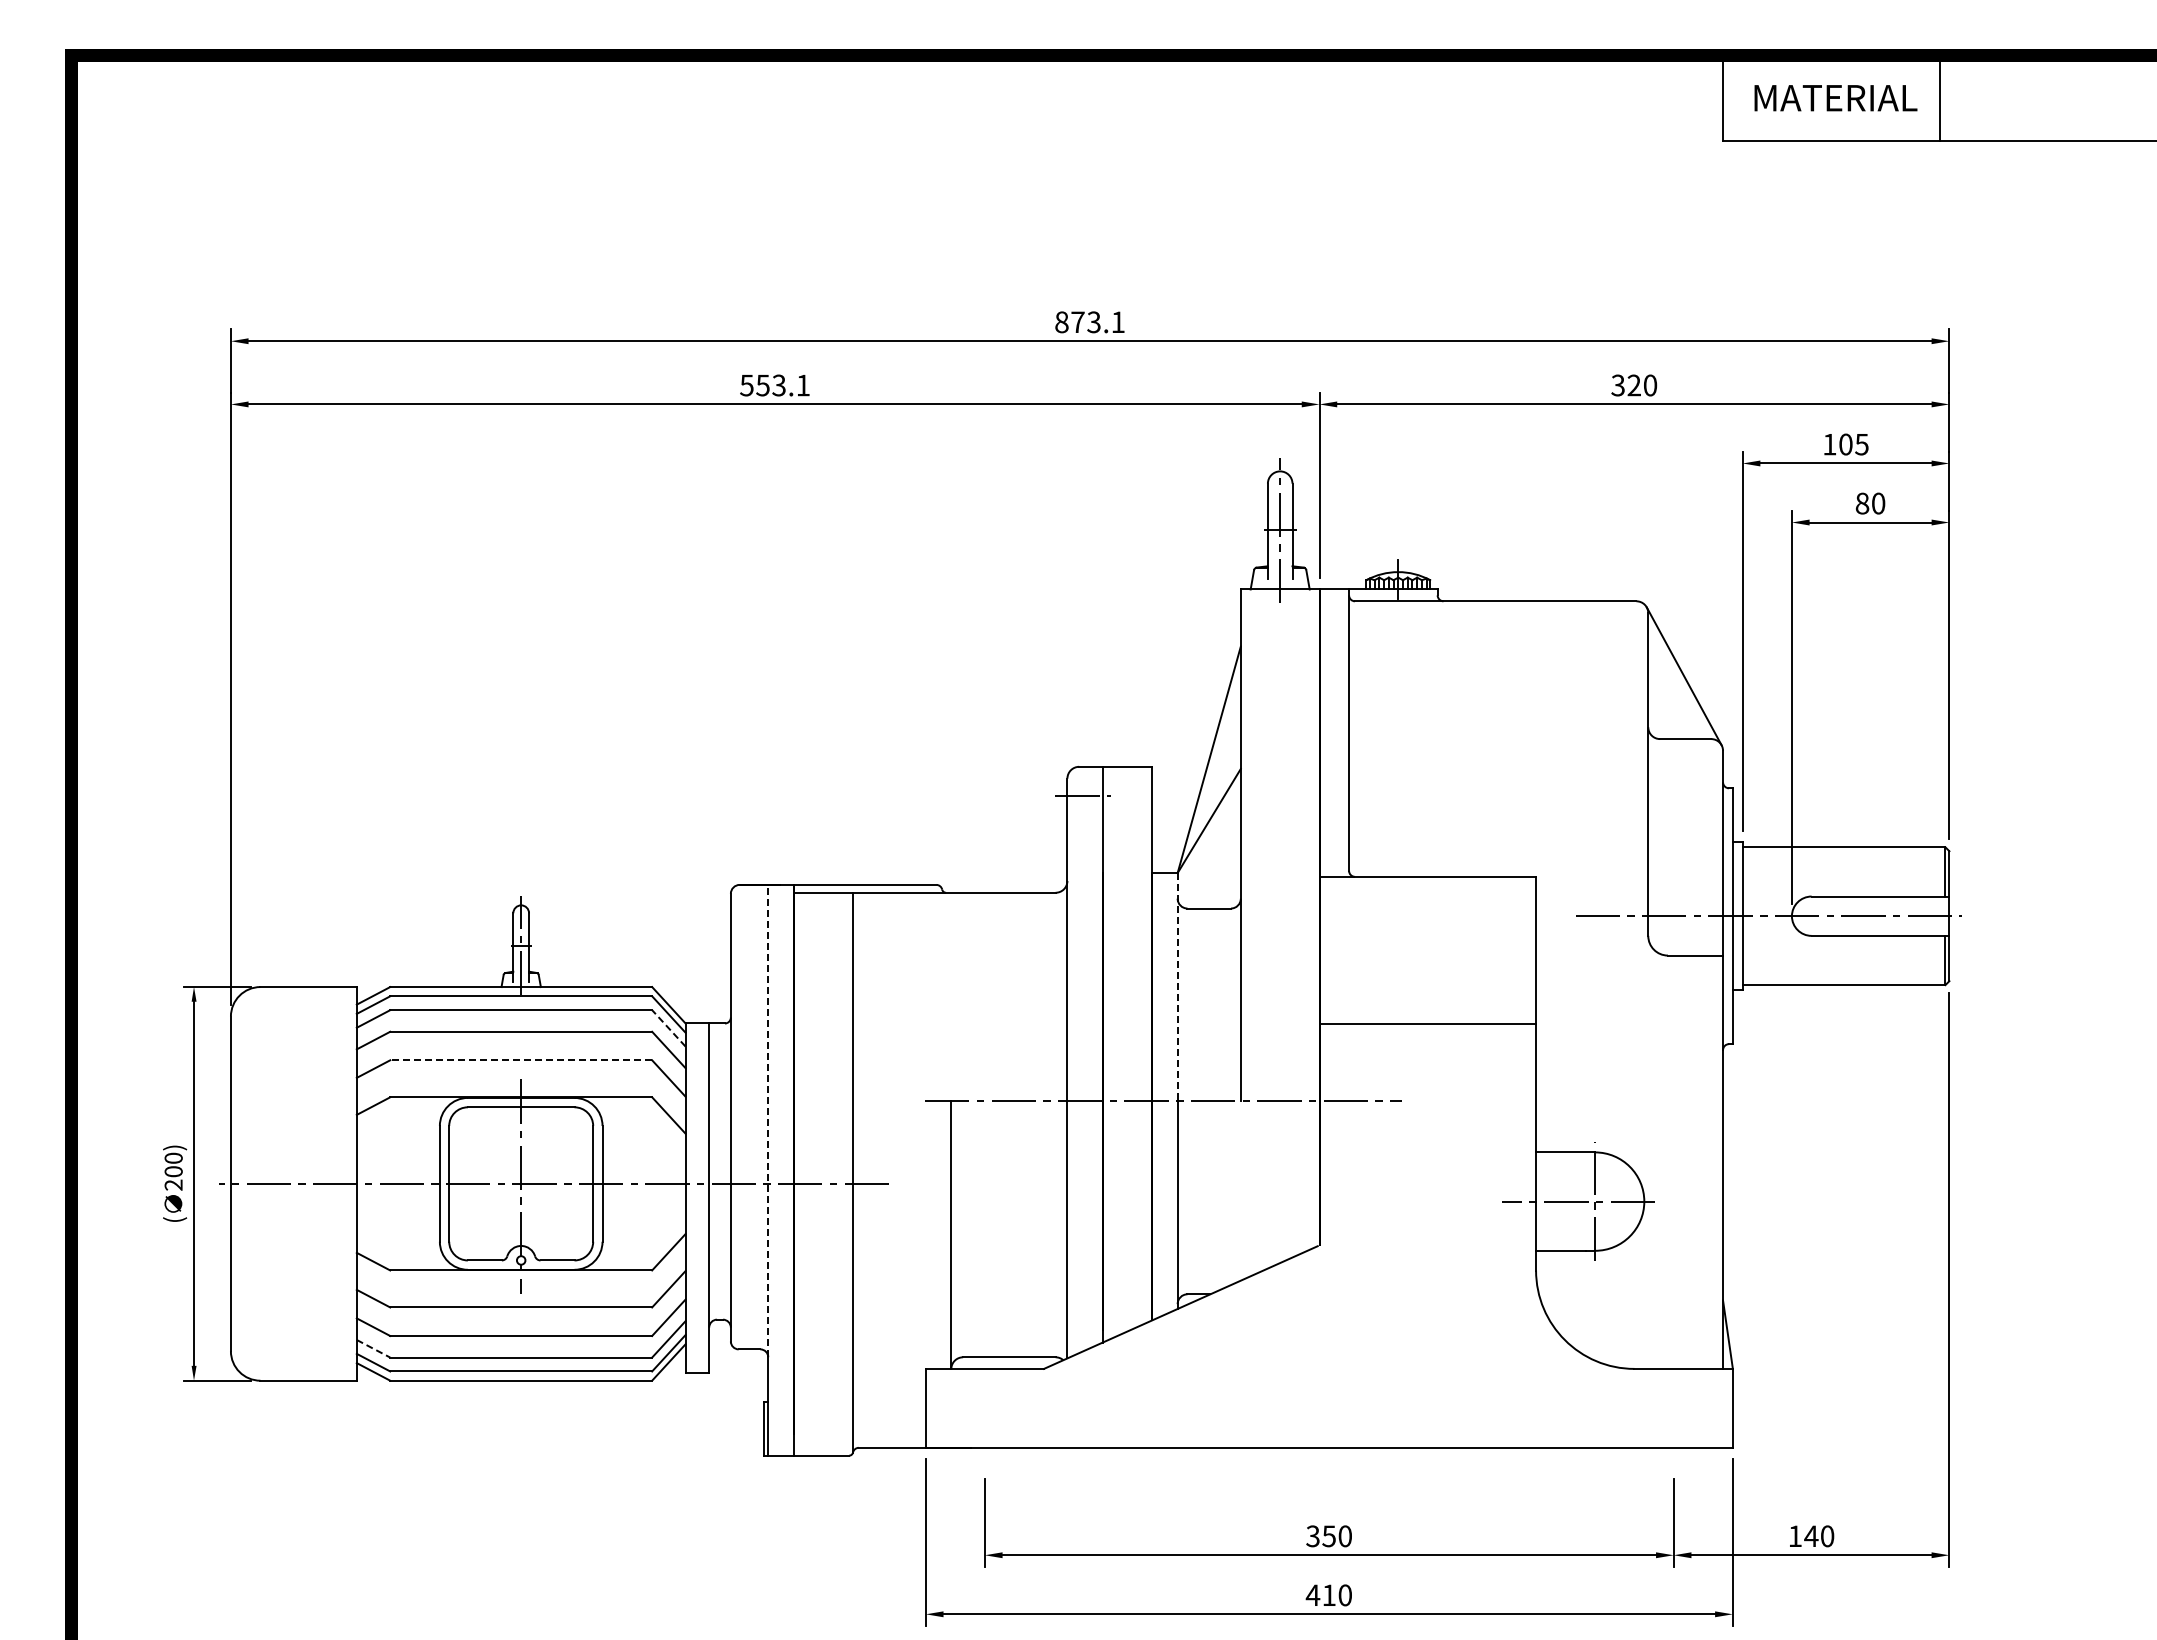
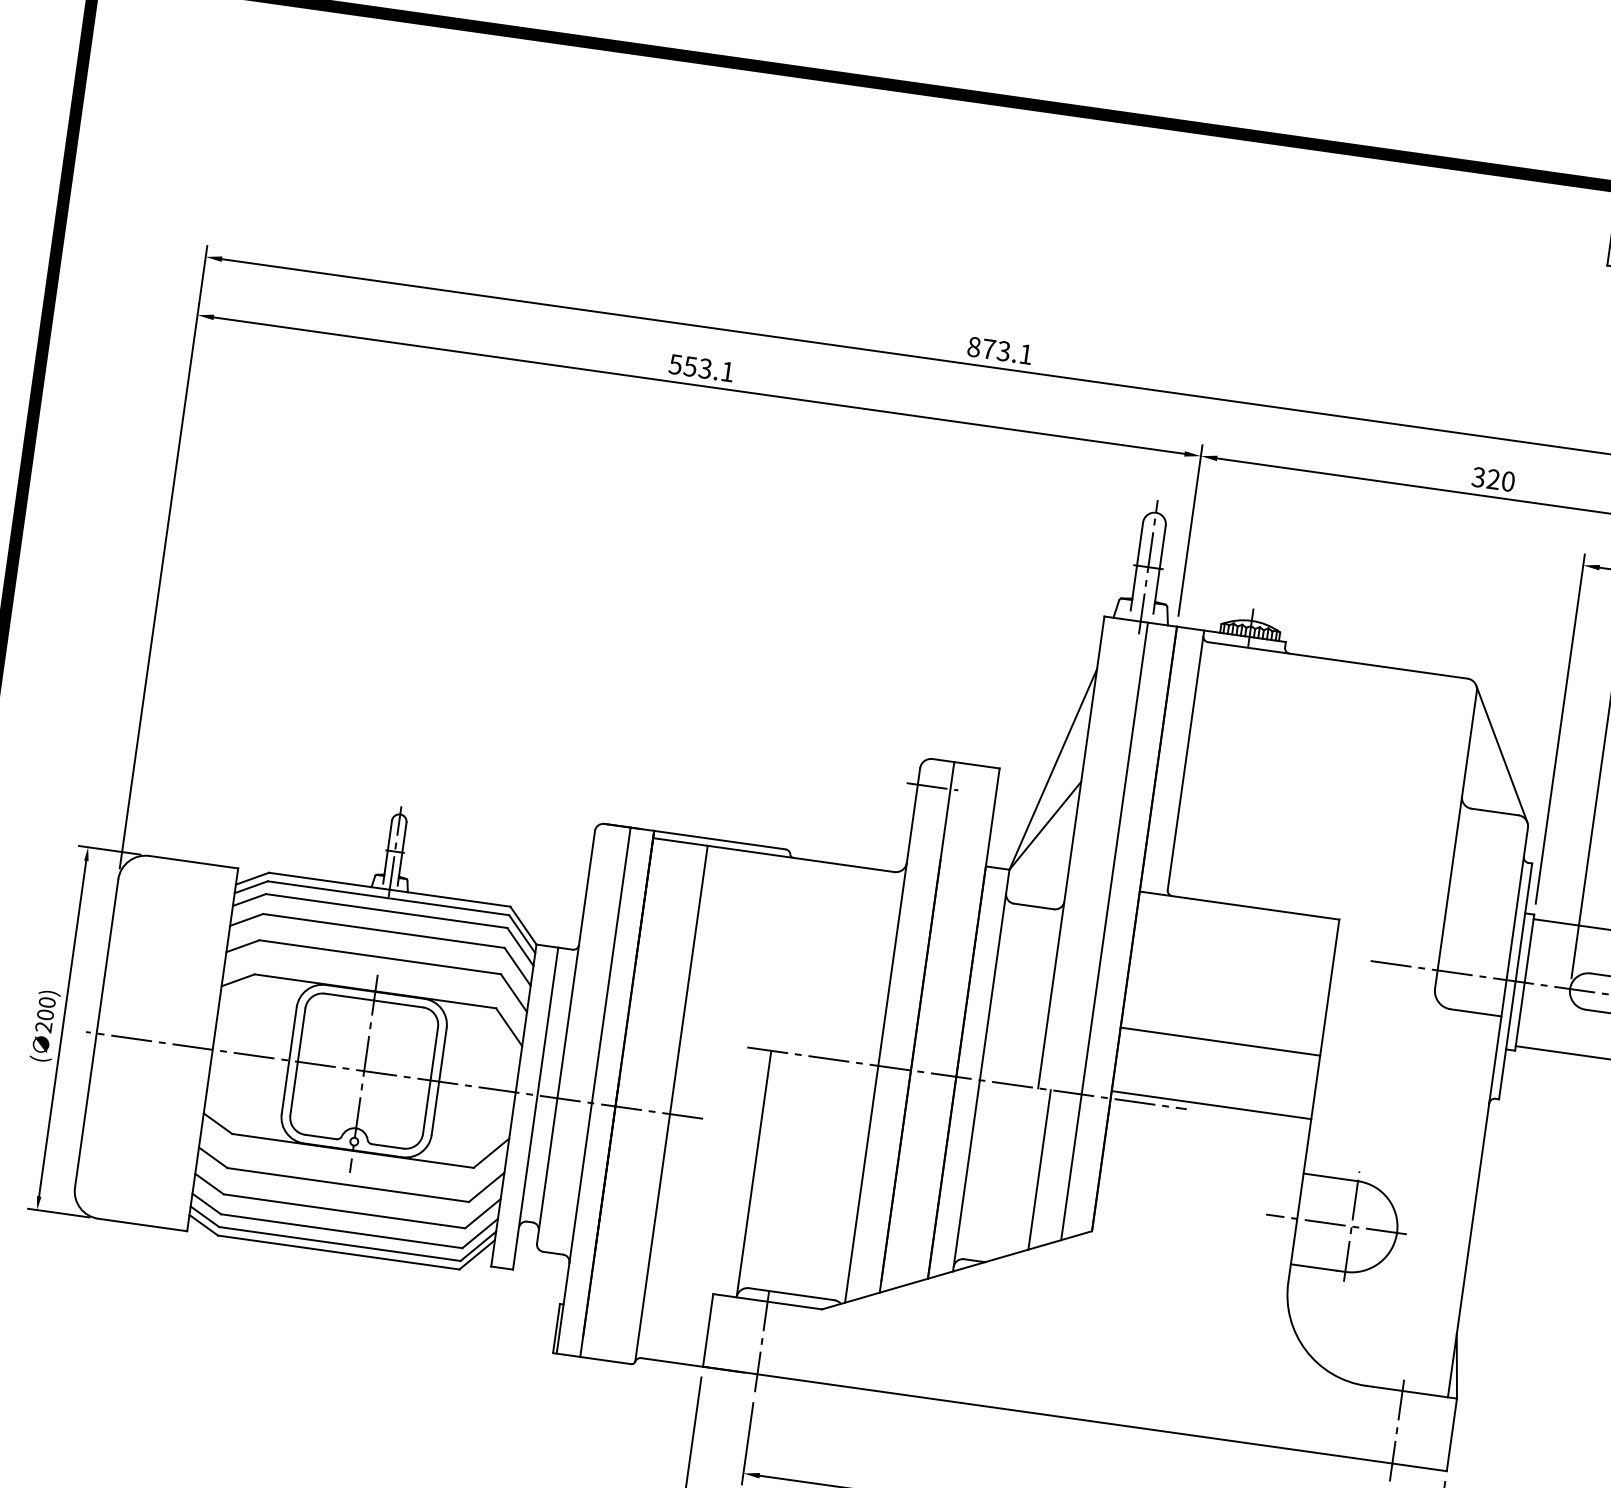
line: (1288, 924) -> (1104, 931), added
line: (1177, 987) -> (994, 975), dashed -> solid
line: (668, 1028) -> (520, 947), dashed -> solid
line: (521, 1060) -> (380, 957), dashed -> solid
line: (1427, 1093) -> (1211, 1105), added
line: (768, 1120) -> (600, 1044), dashed -> solid
line: (1254, 1187) -> (1039, 1169), added
line: (373, 1348) -> (206, 1203), dashed -> solid
line: (984, 1411) -> (761, 1340), added
line: (1673, 1411) -> (1396, 1430), added

